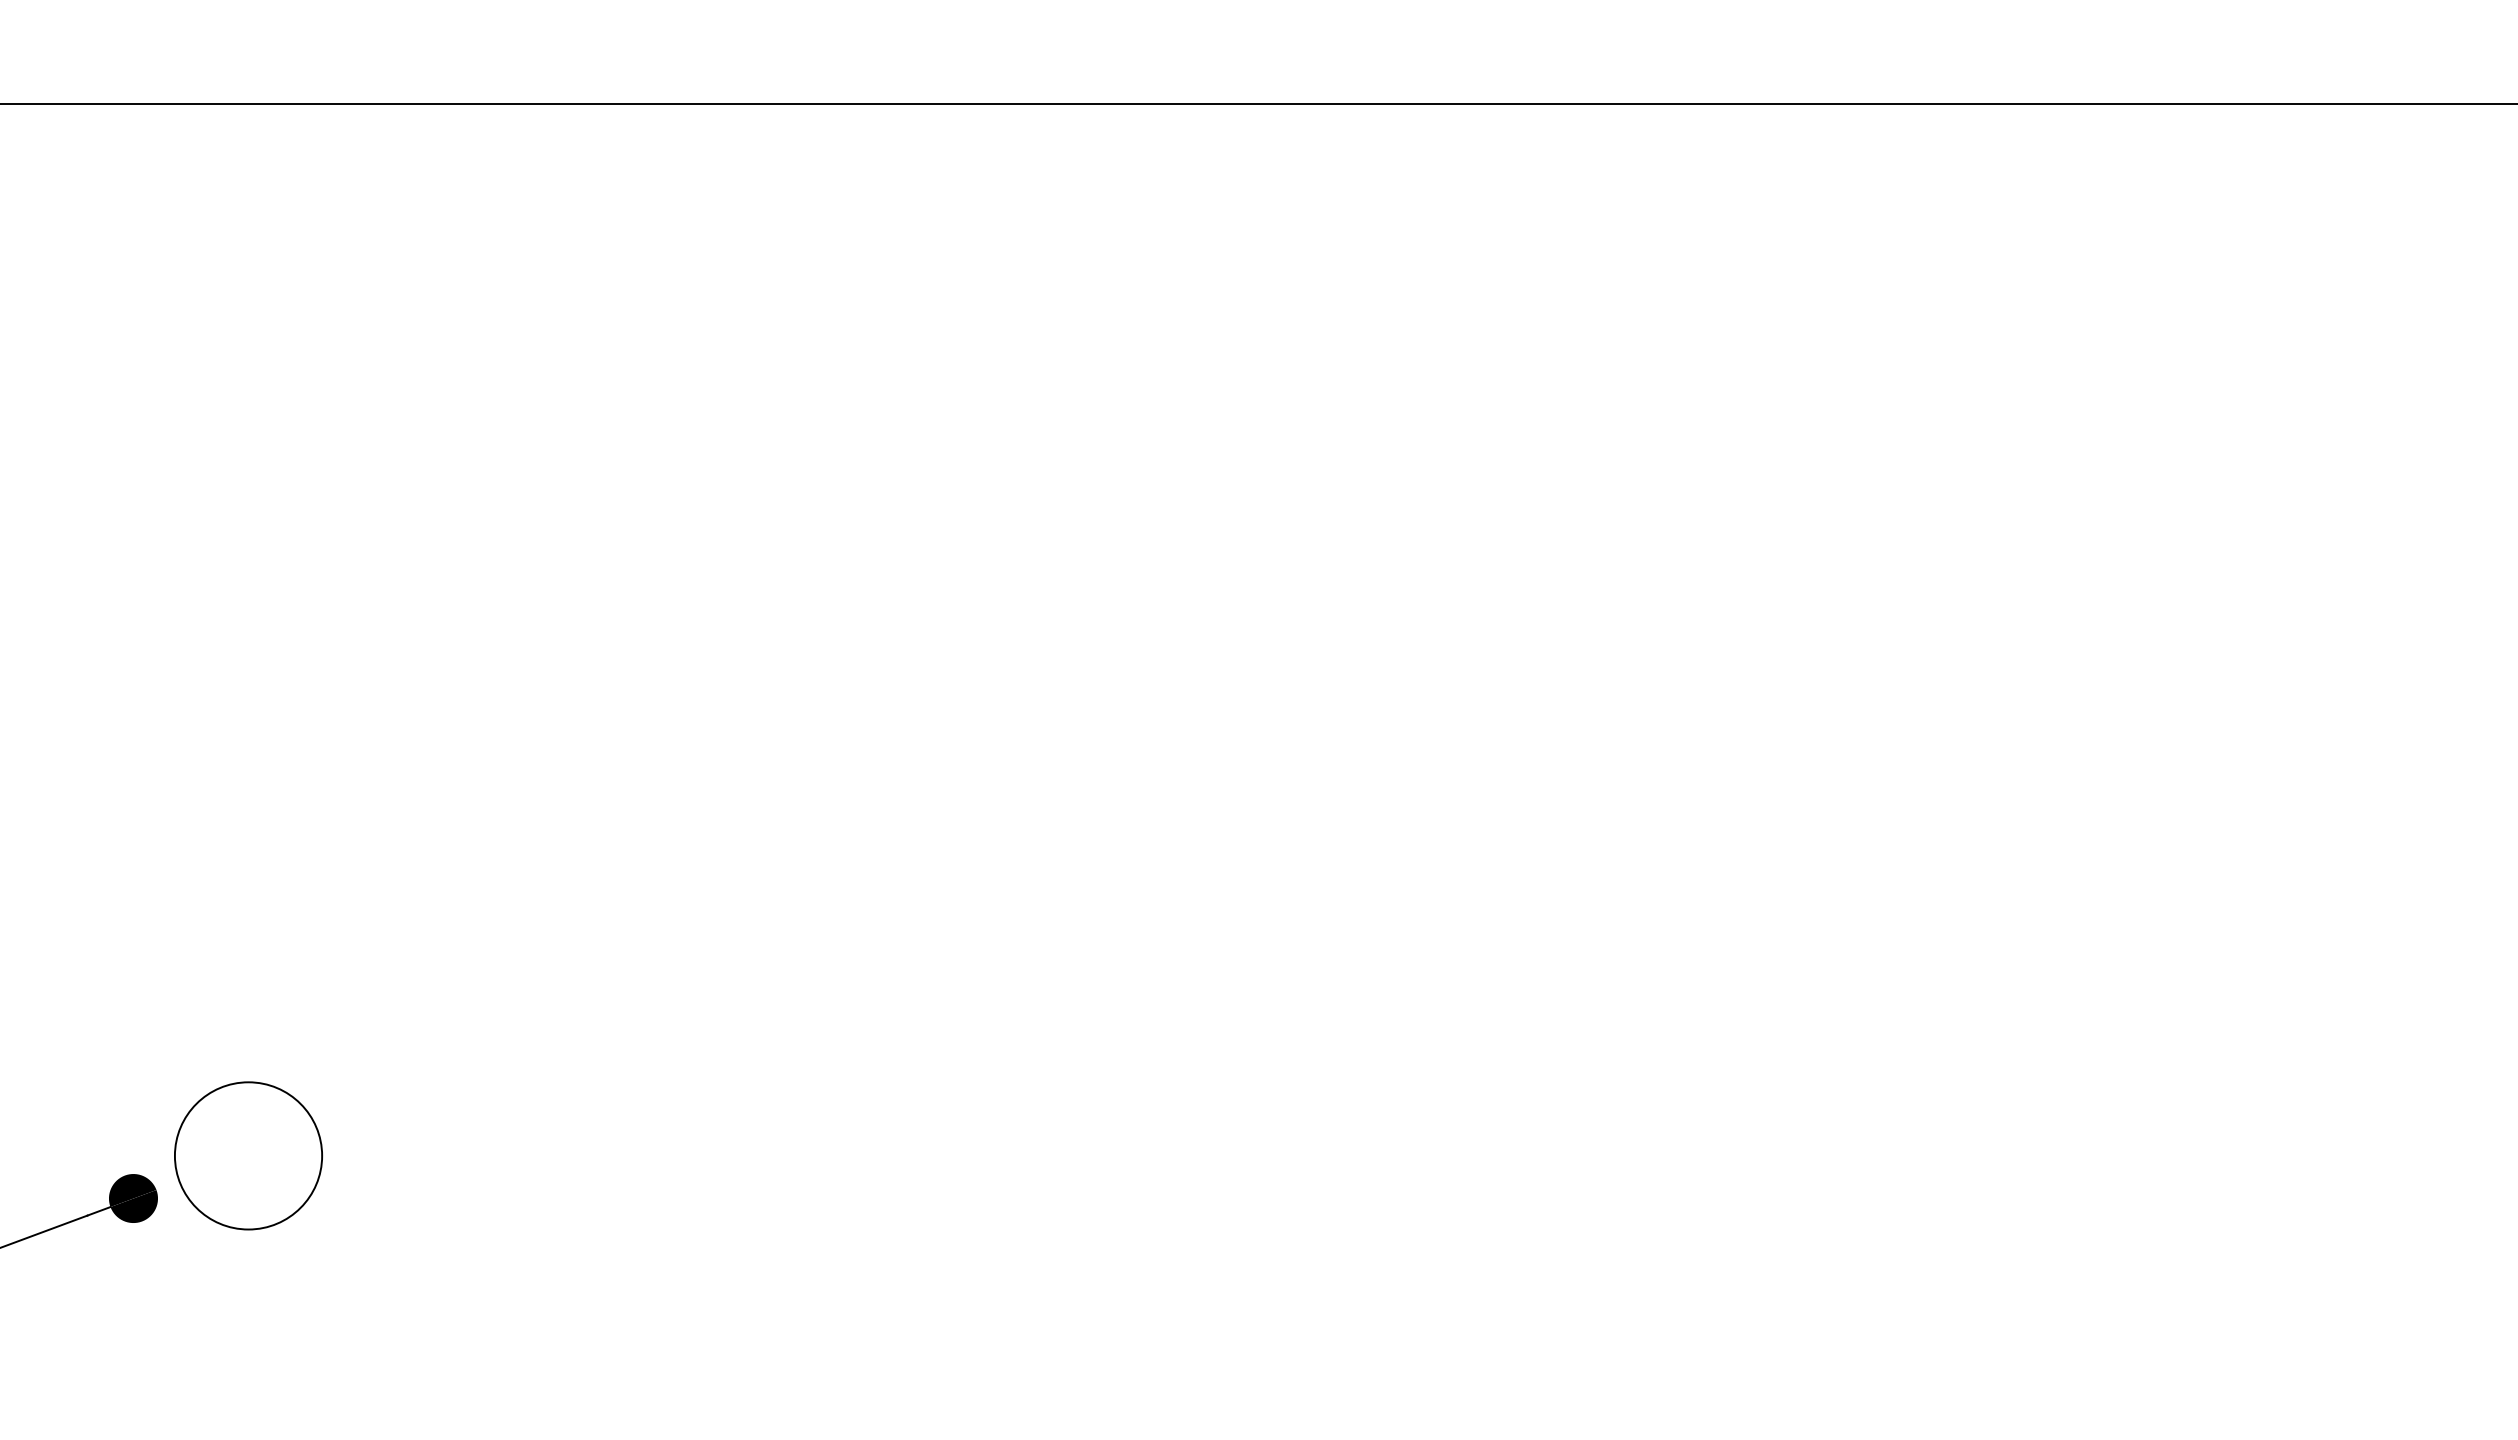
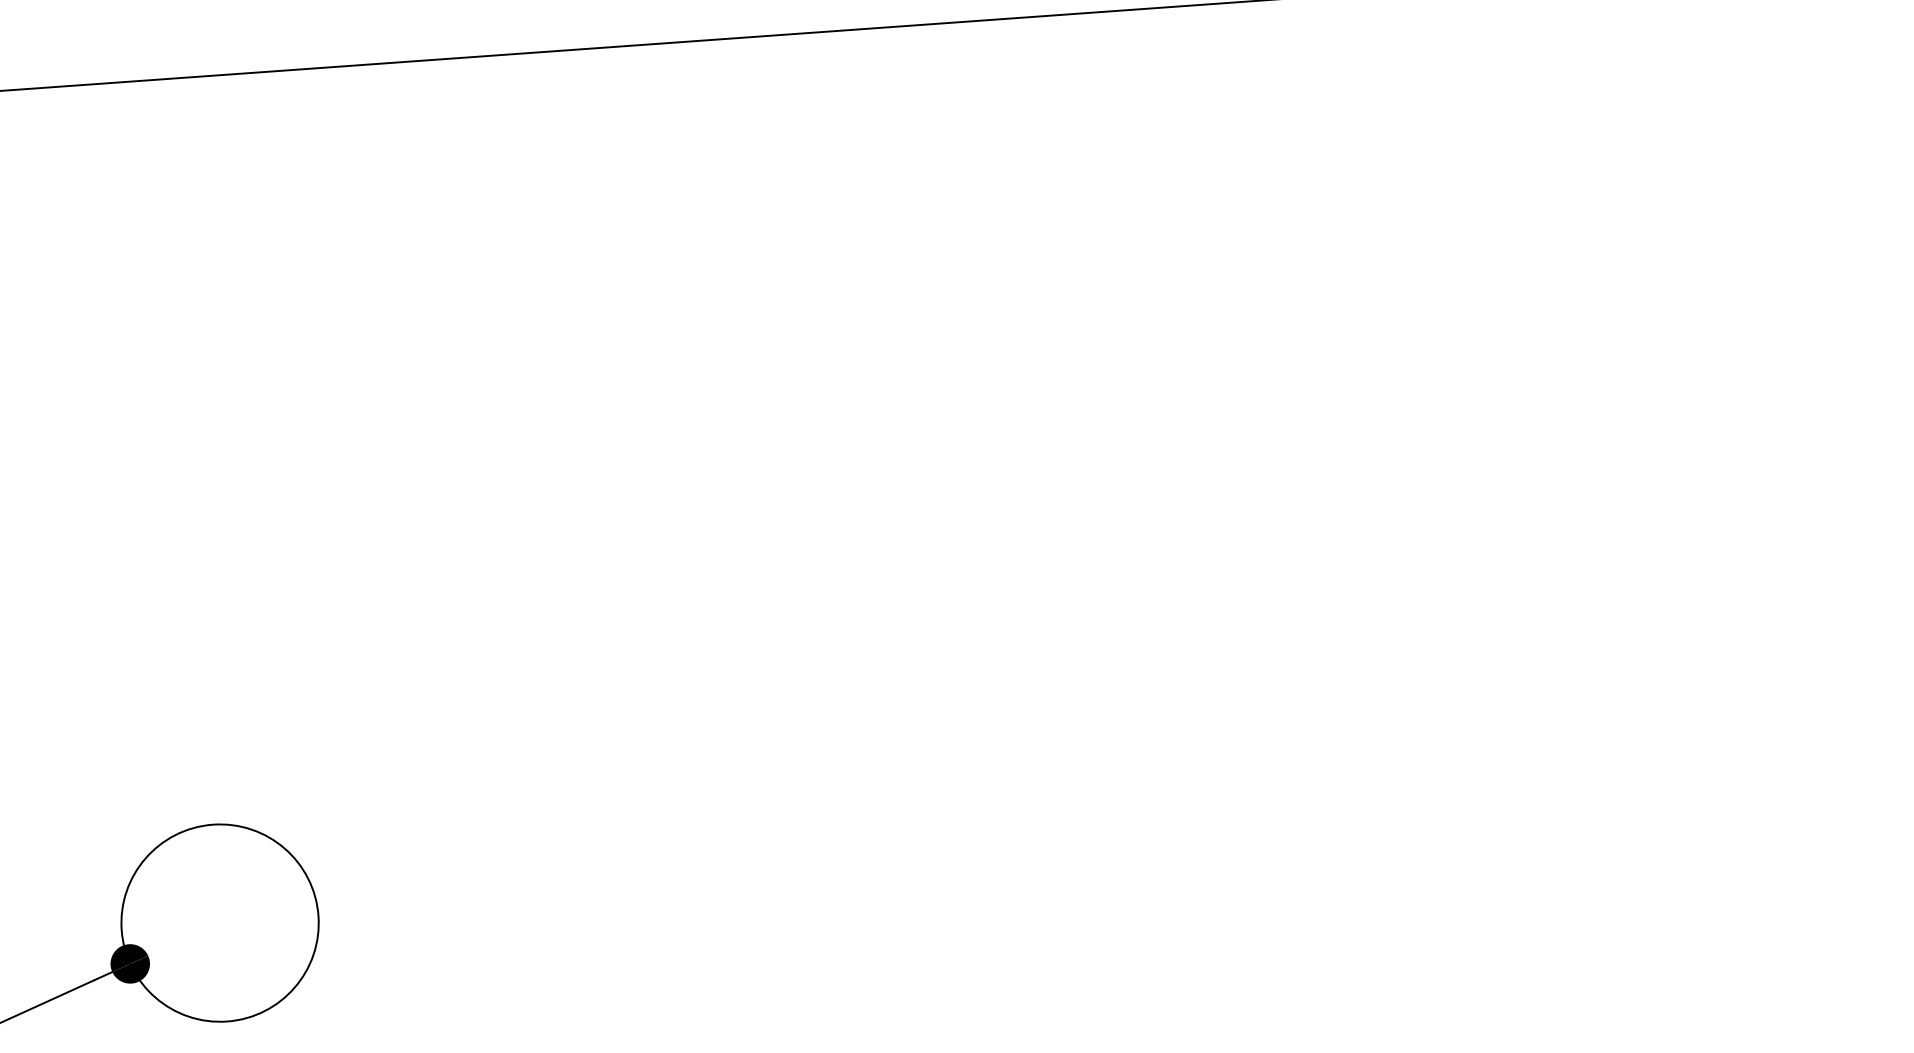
circle: (248, 1155) -> (220, 922), size x1.67

